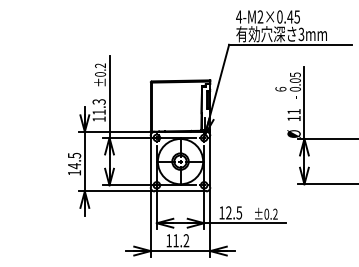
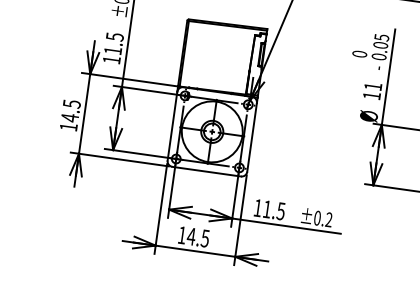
text: (280, 88) -> (359, 53), 6 -> 0
text: (98, 101) -> (114, 36), 11.3 -> 11.5
text: (228, 212) -> (266, 208), 12.5 -> 11.5
text: (181, 240) -> (198, 237), 11.2 -> 14.5

